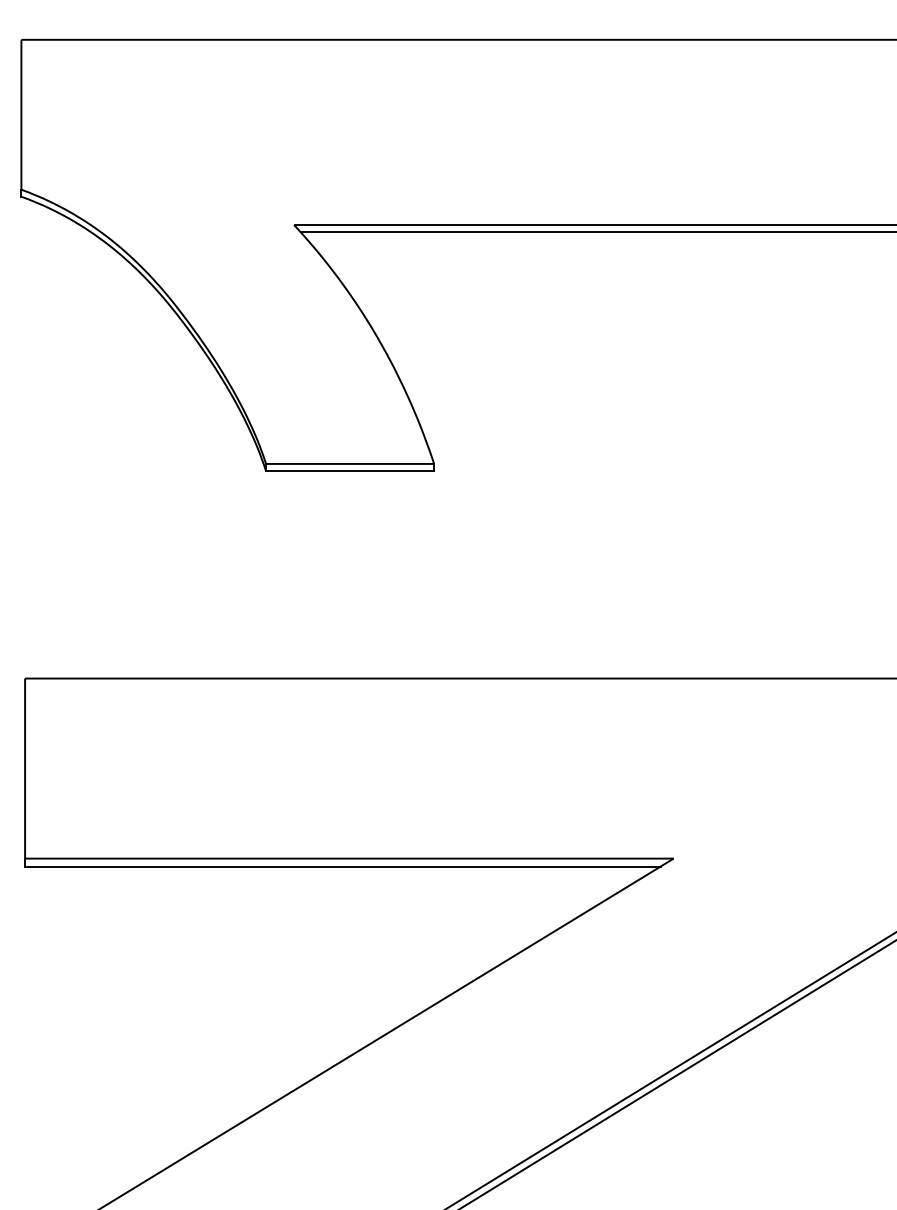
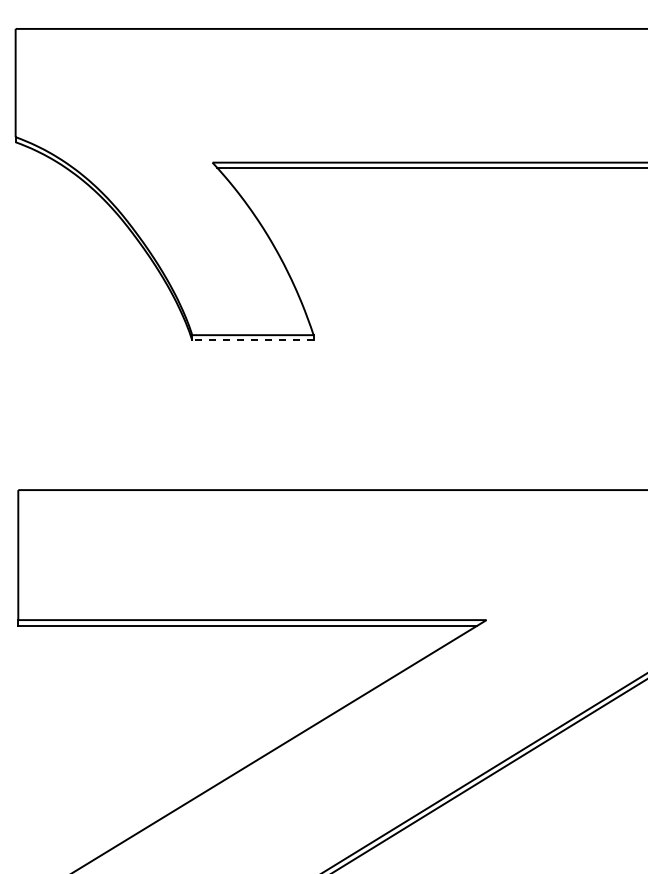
line: (349, 471) -> (252, 340), solid -> dashed

